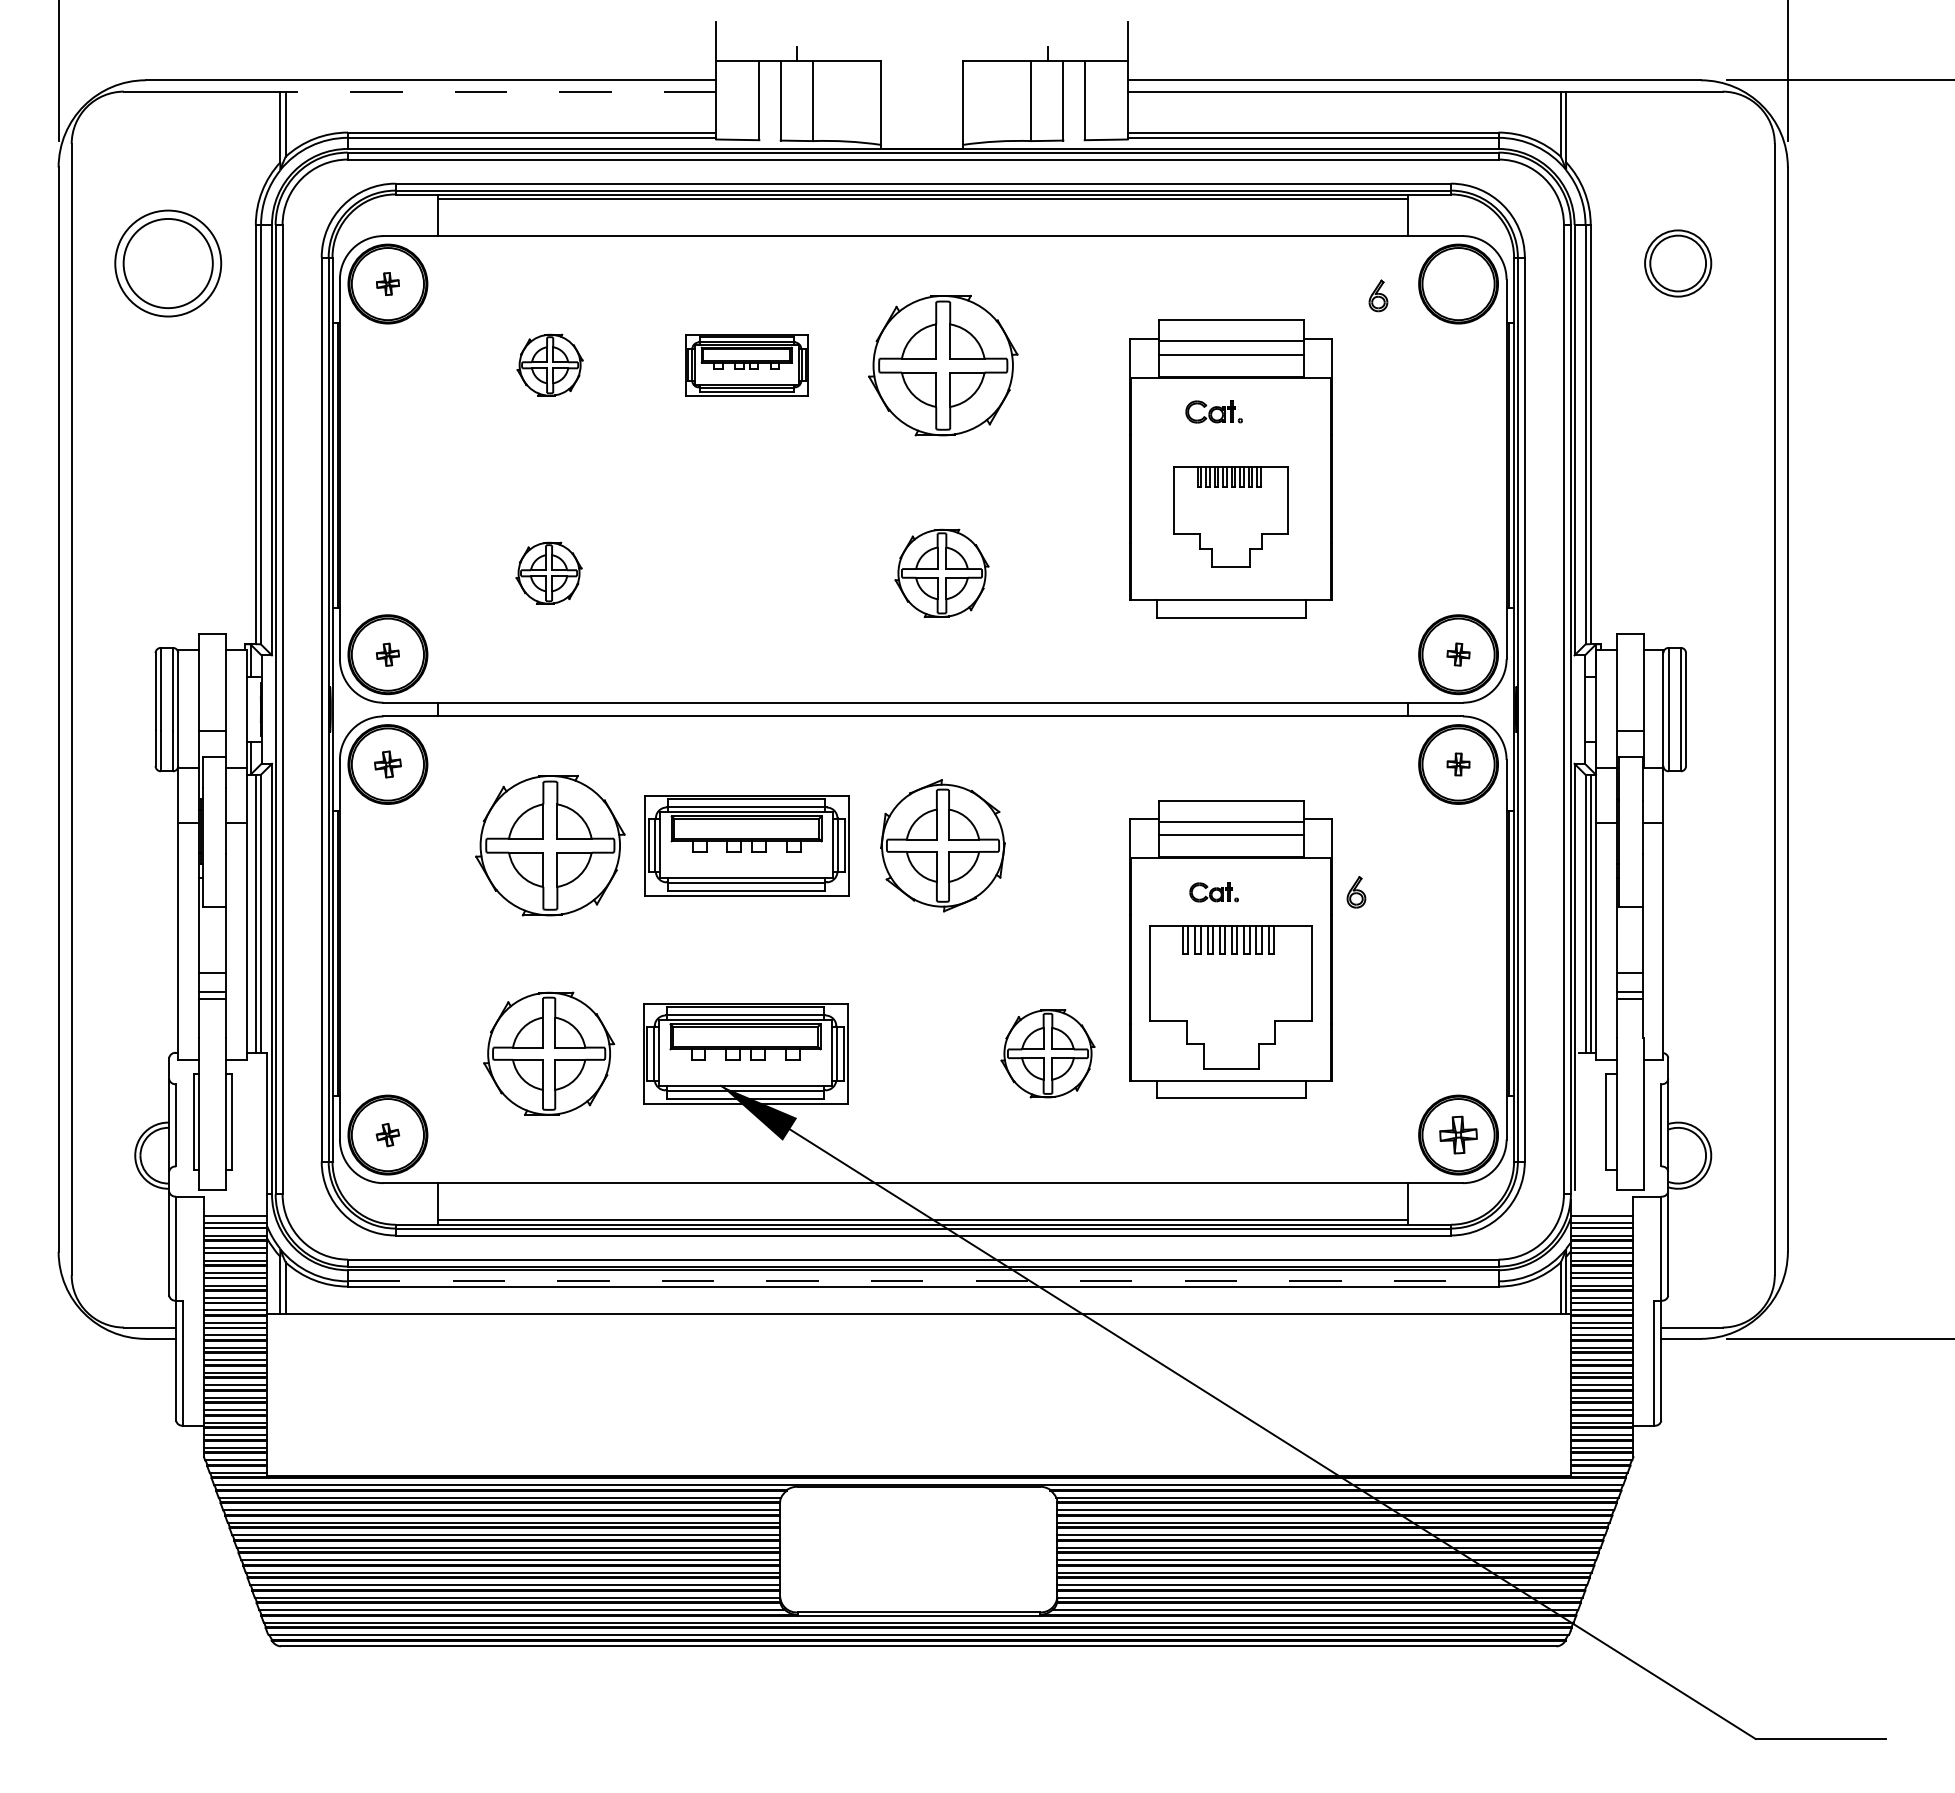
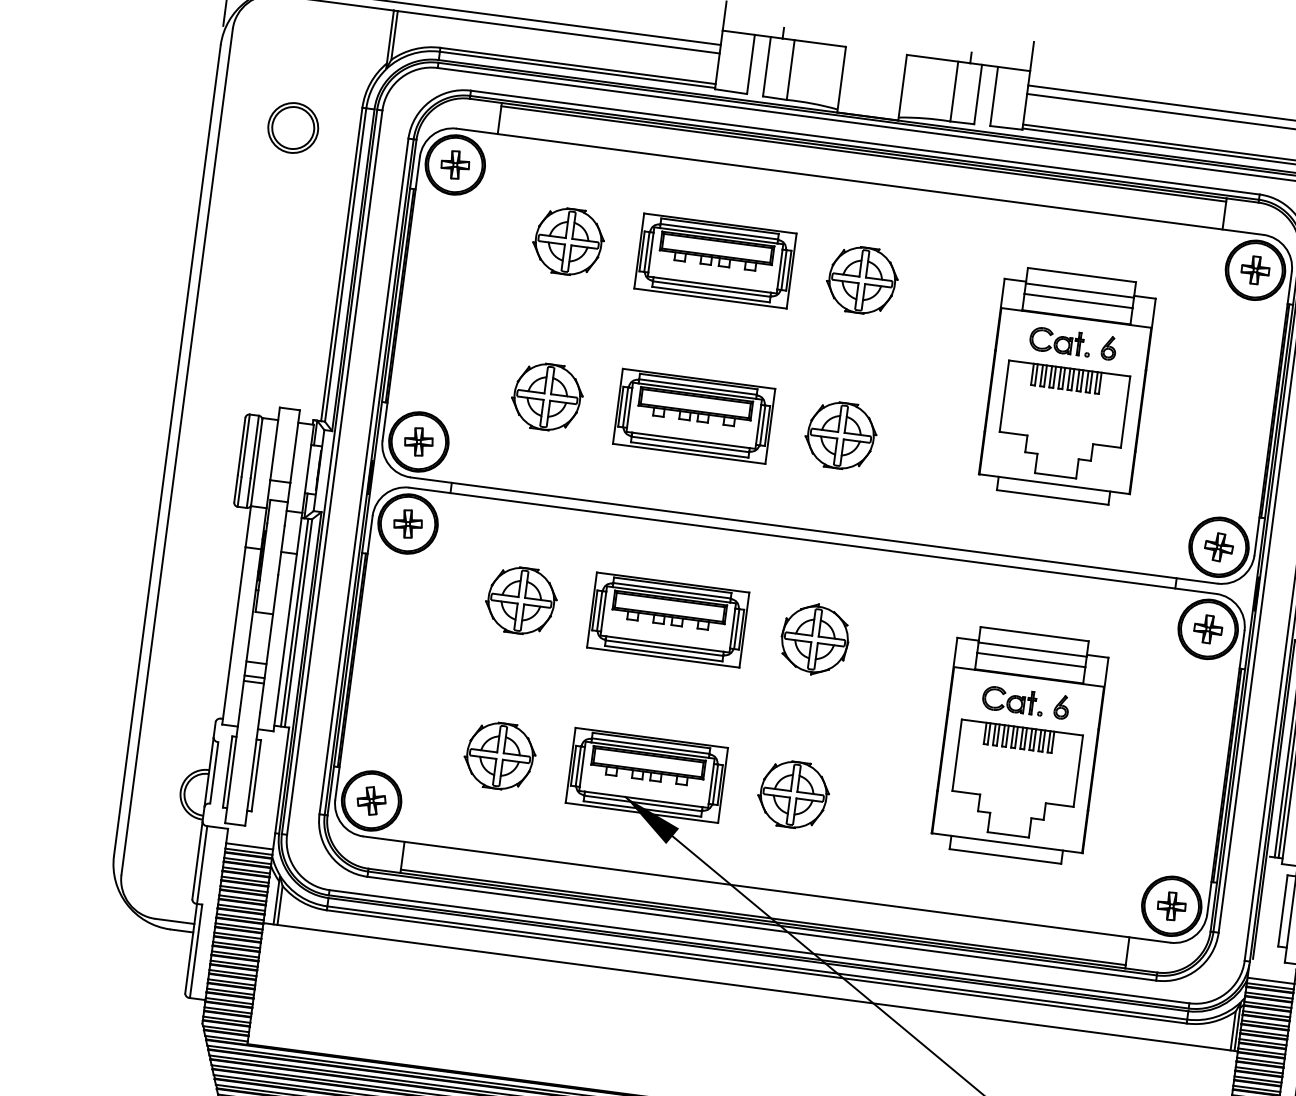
line: (500, 91) -> (558, 32), dashed -> solid
part: (168, 263) -> (293, 128), size x0.62
part: (387, 283) -> (455, 164), size x1.67
part: (1458, 284) -> (1255, 270), added
part: (1378, 295) -> (1109, 347), moved
part: (549, 364) -> (568, 240), size x1.43
part: (942, 364) -> (861, 279), size x0.62
part: (746, 365) -> (715, 261), size x1.67
part: (1213, 411) -> (1059, 341), size x1.43
part: (1230, 516) -> (1062, 421), size x1.43
part: (548, 572) -> (546, 396), size x1.43
part: (745, 573) -> (694, 416), added
part: (387, 654) -> (418, 441), size x1.67
part: (1458, 654) -> (1218, 547), size x1.67
part: (387, 764) -> (407, 523), size x1.43
part: (1458, 764) -> (1208, 629), size x1.67
part: (549, 845) -> (520, 600), size x0.62
part: (943, 845) -> (815, 639), size x0.71
part: (1213, 892) -> (1012, 700), size x1.67
part: (1356, 892) -> (1061, 707), moved
part: (548, 1053) -> (499, 755), size x0.71
part: (1047, 1053) -> (793, 794), moved
part: (387, 1134) -> (371, 800), size x1.67
line: (923, 1281) -> (757, 963), dashed -> solid

